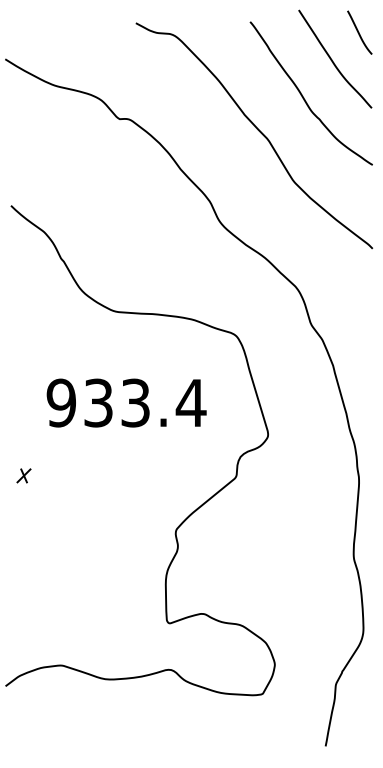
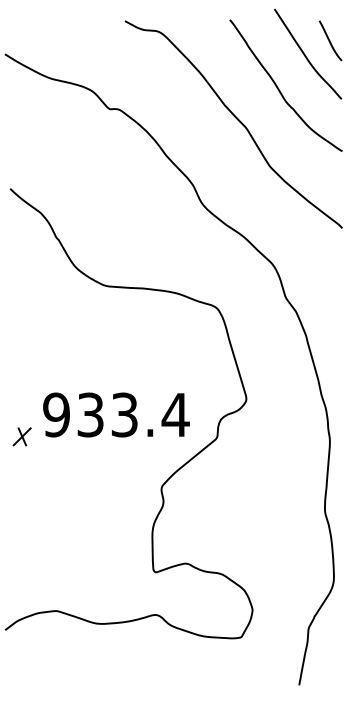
curve: (359, 32) -> (330, 40), moved
text: (126, 402) -> (116, 414), moved
part: (23, 475) -> (21, 436), size x1.43

